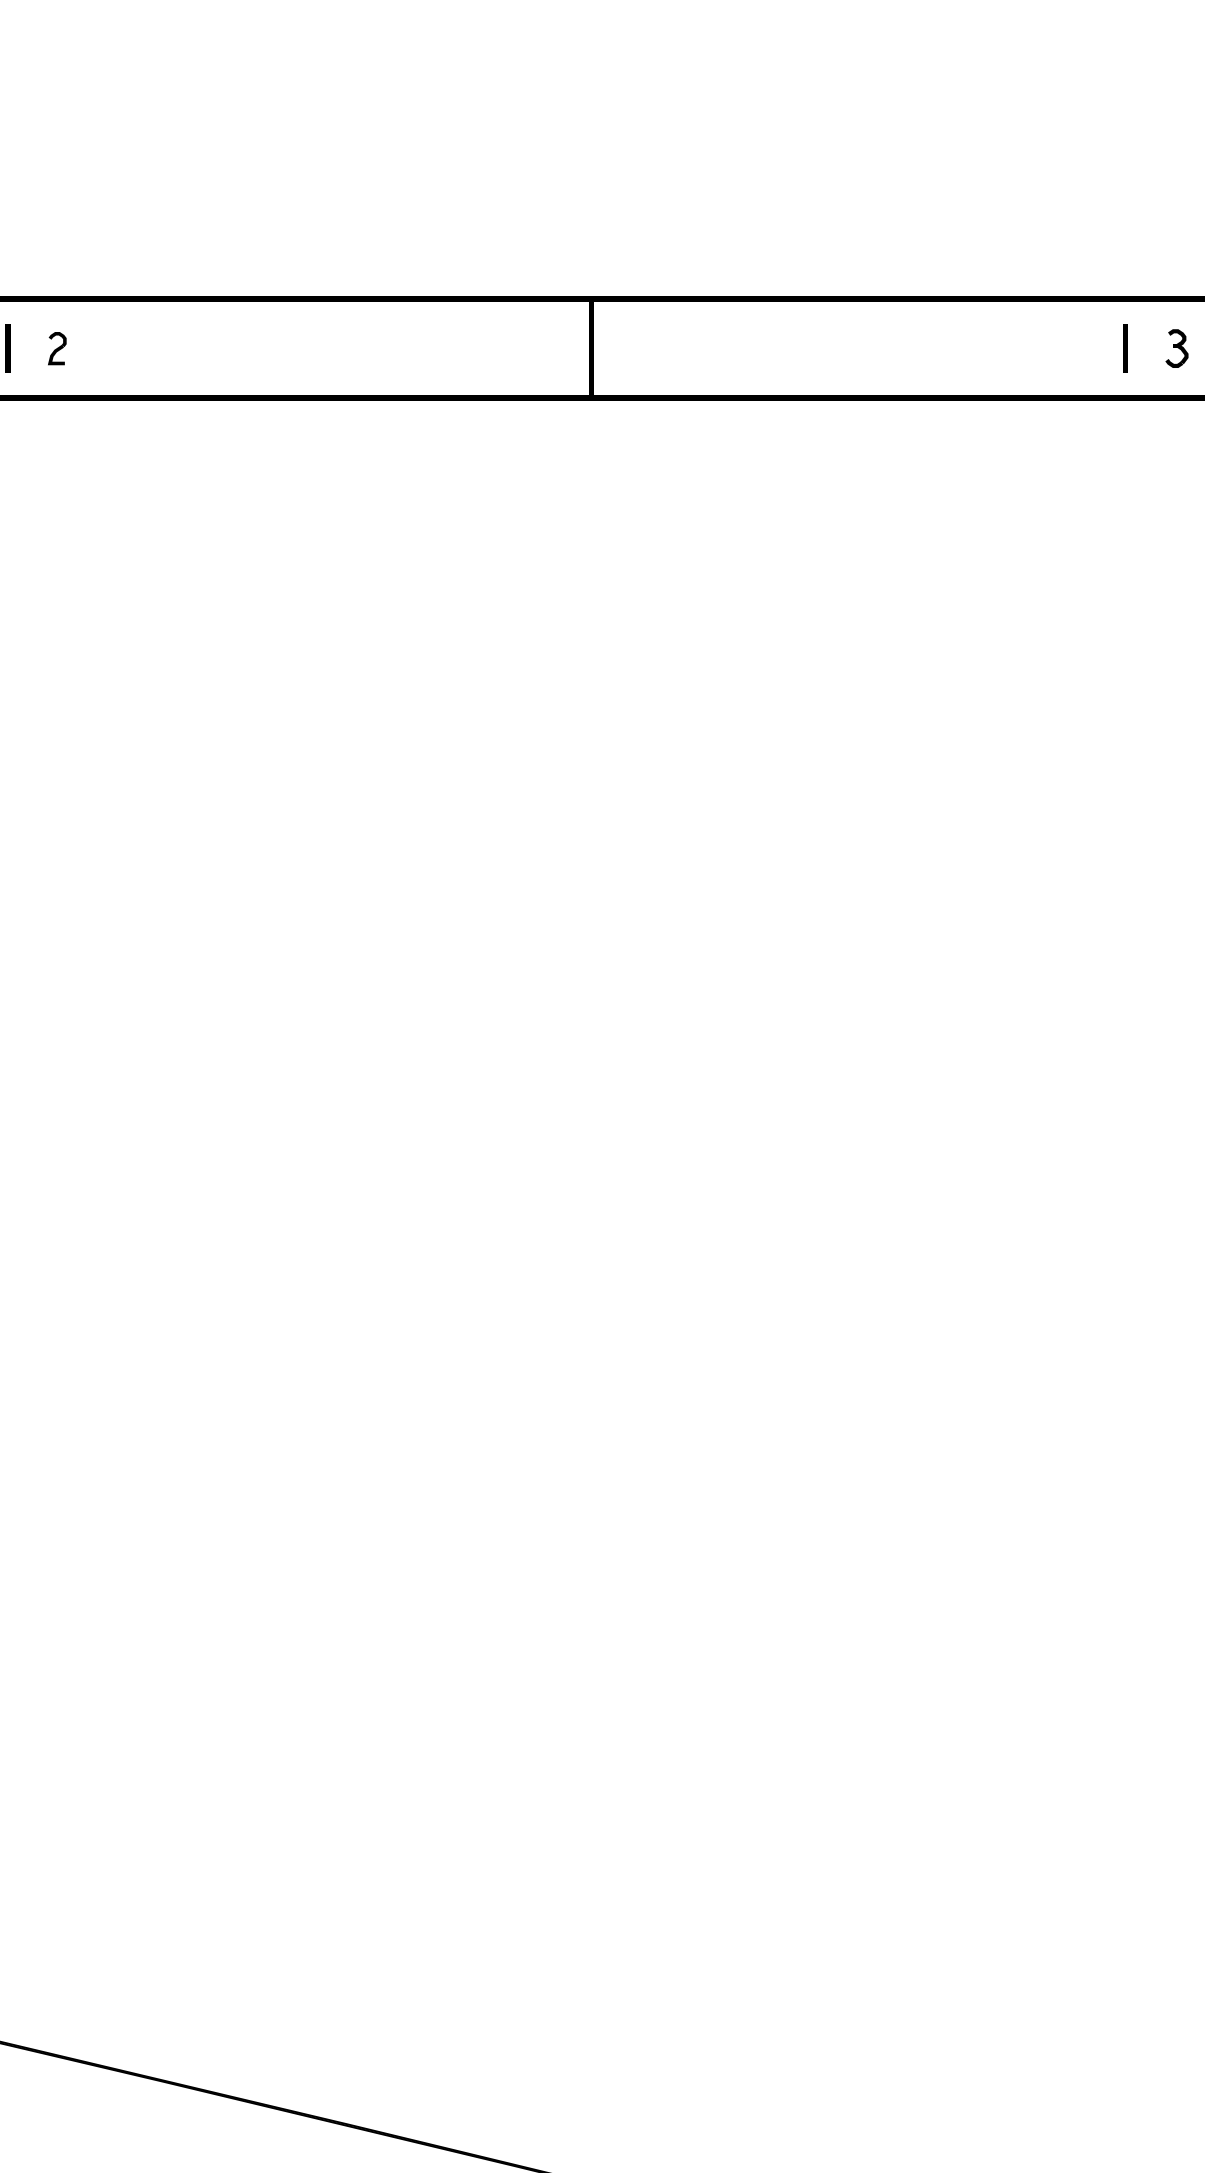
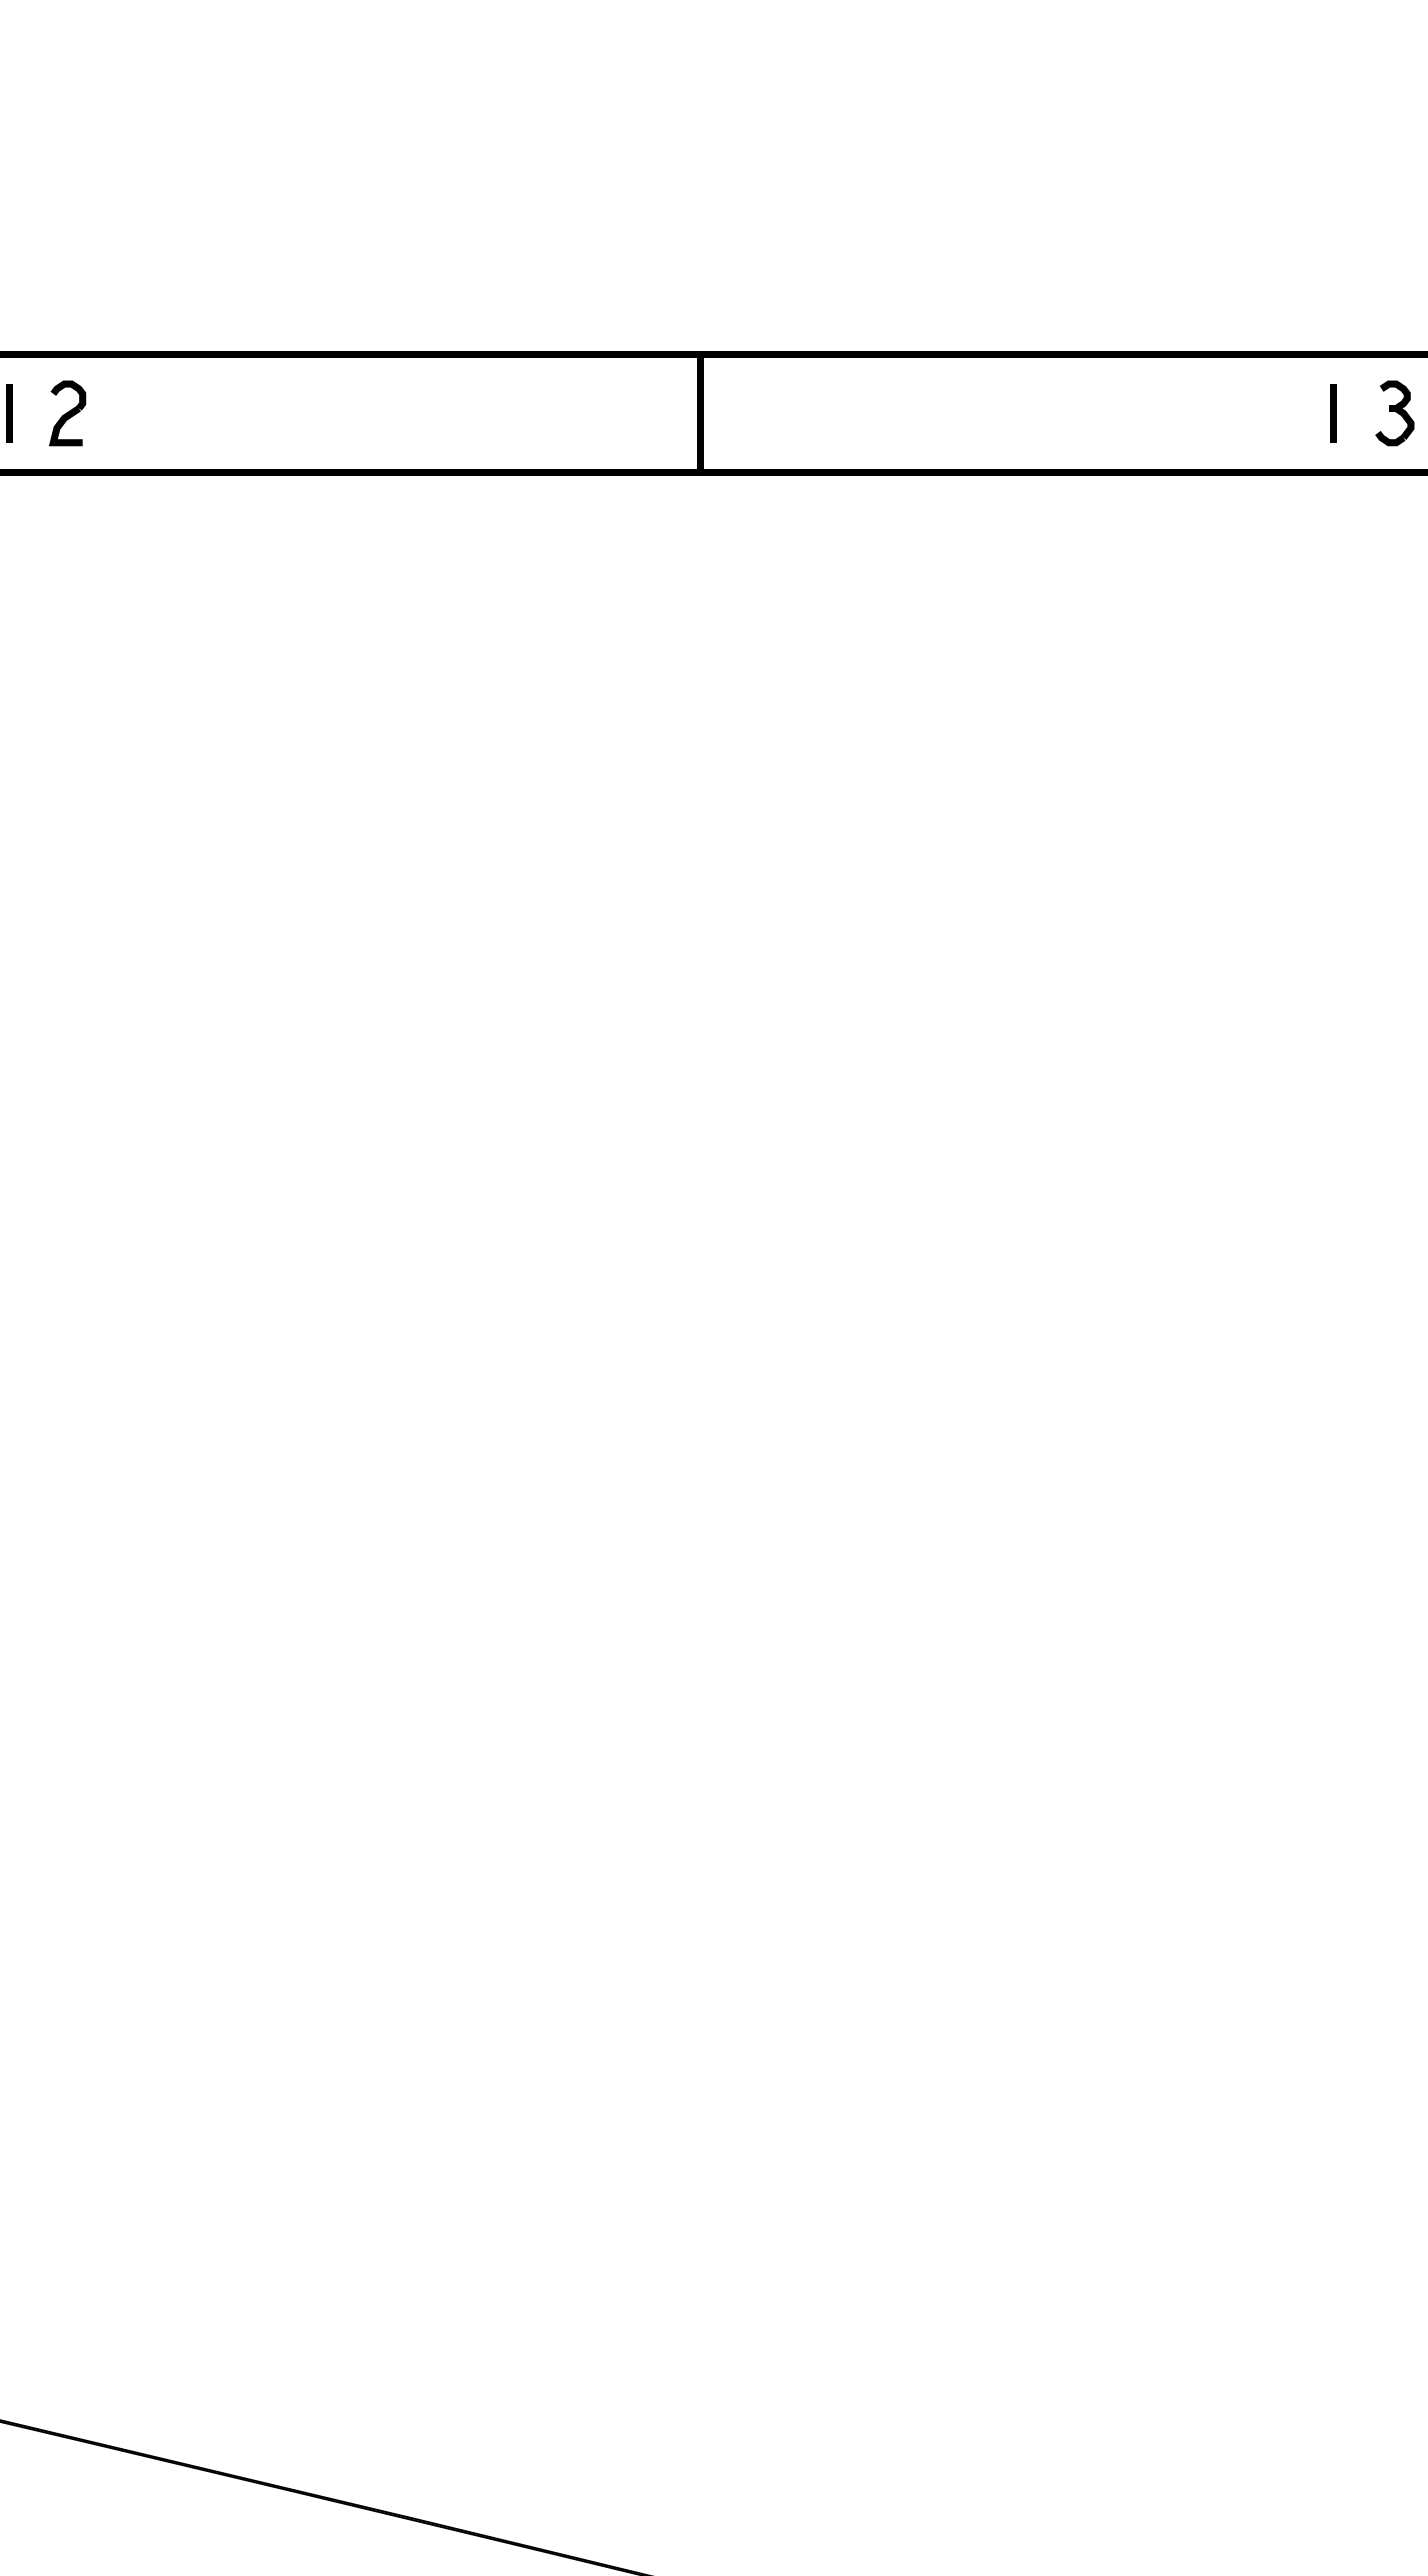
part: (57, 348) -> (67, 413), size x1.67
part: (1176, 348) -> (1394, 413), size x1.43

